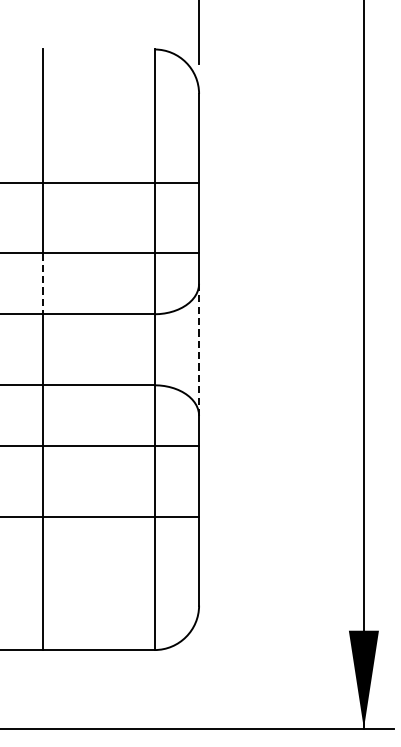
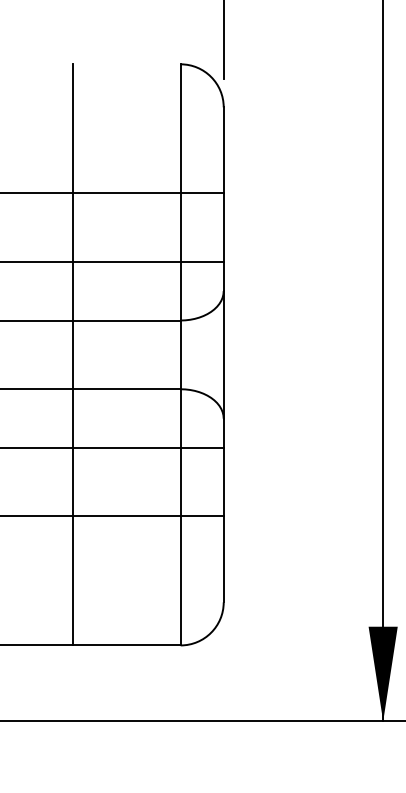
line: (43, 284) -> (73, 291), dashed -> solid
line: (198, 349) -> (223, 354), dashed -> solid

